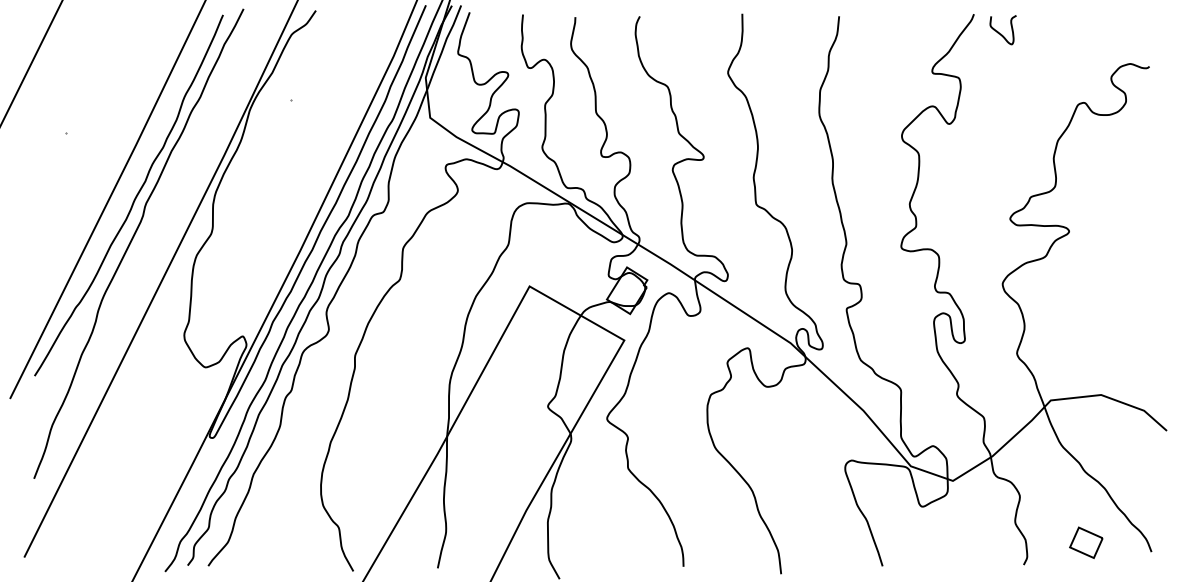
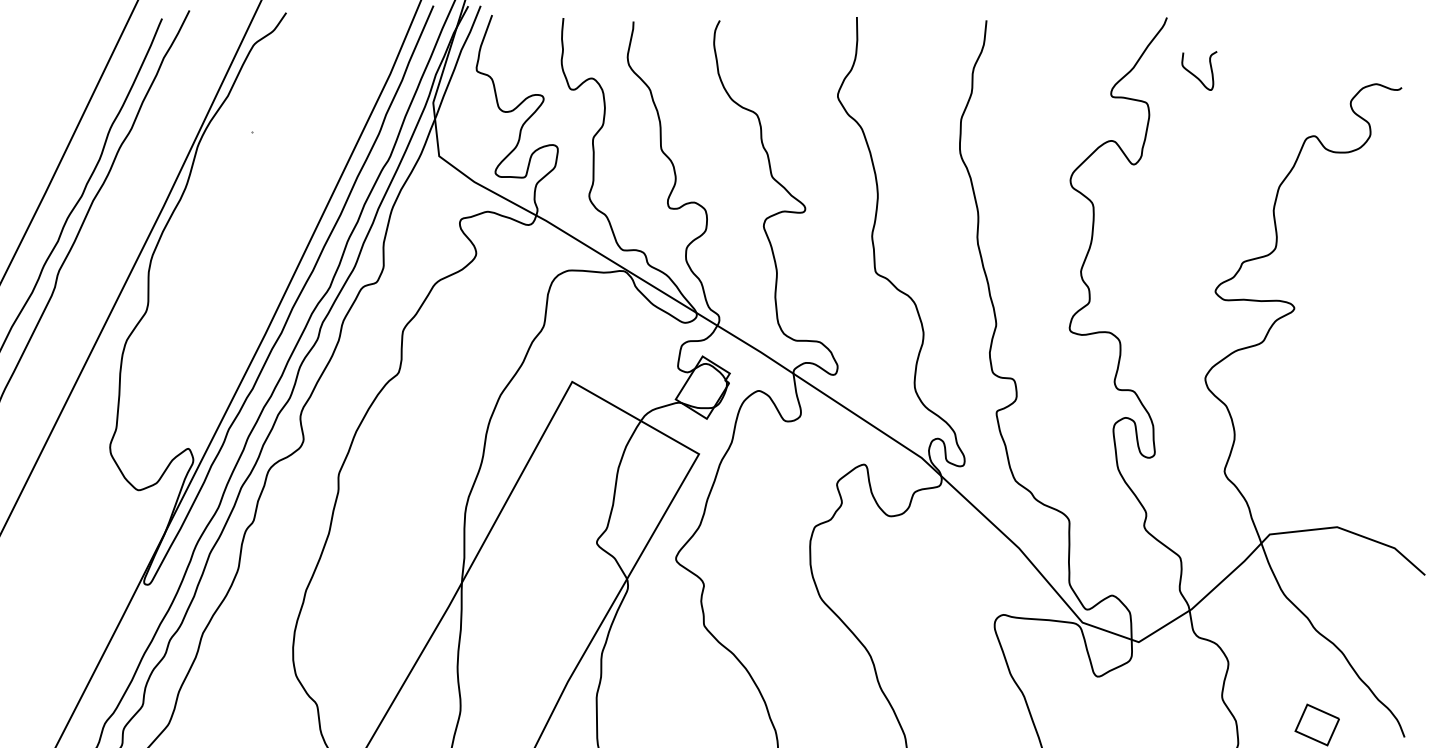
curve: (1001, 33) -> (1197, 75), moved

